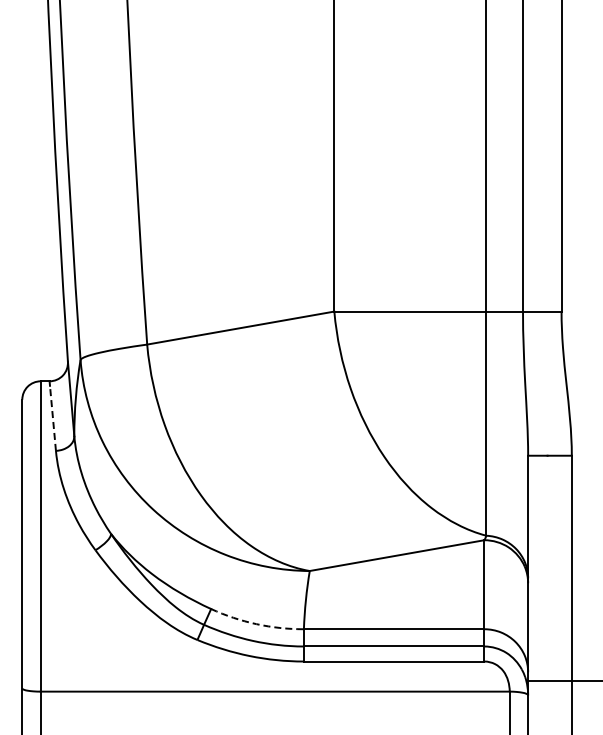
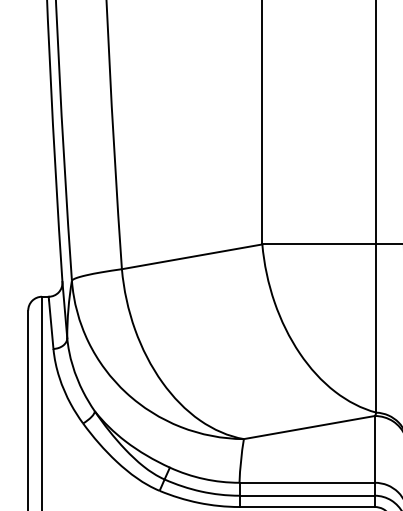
line: (52, 418) -> (50, 324), dashed -> solid
arc: (256, 624) -> (203, 479), dashed -> solid

